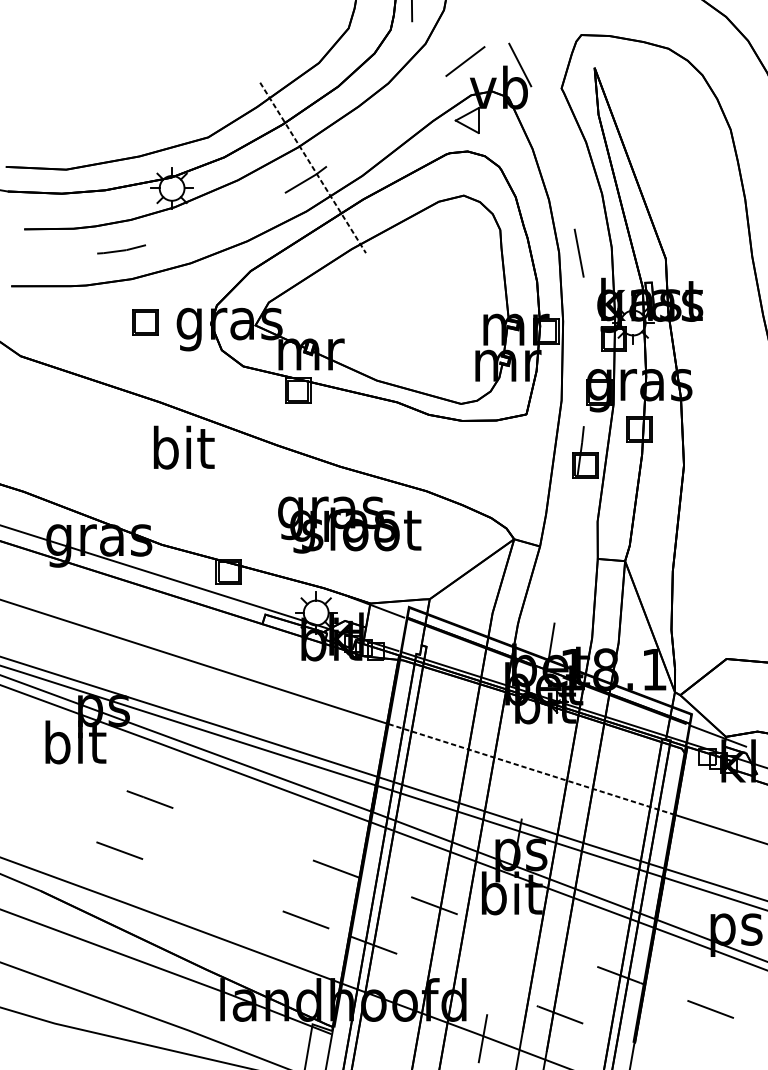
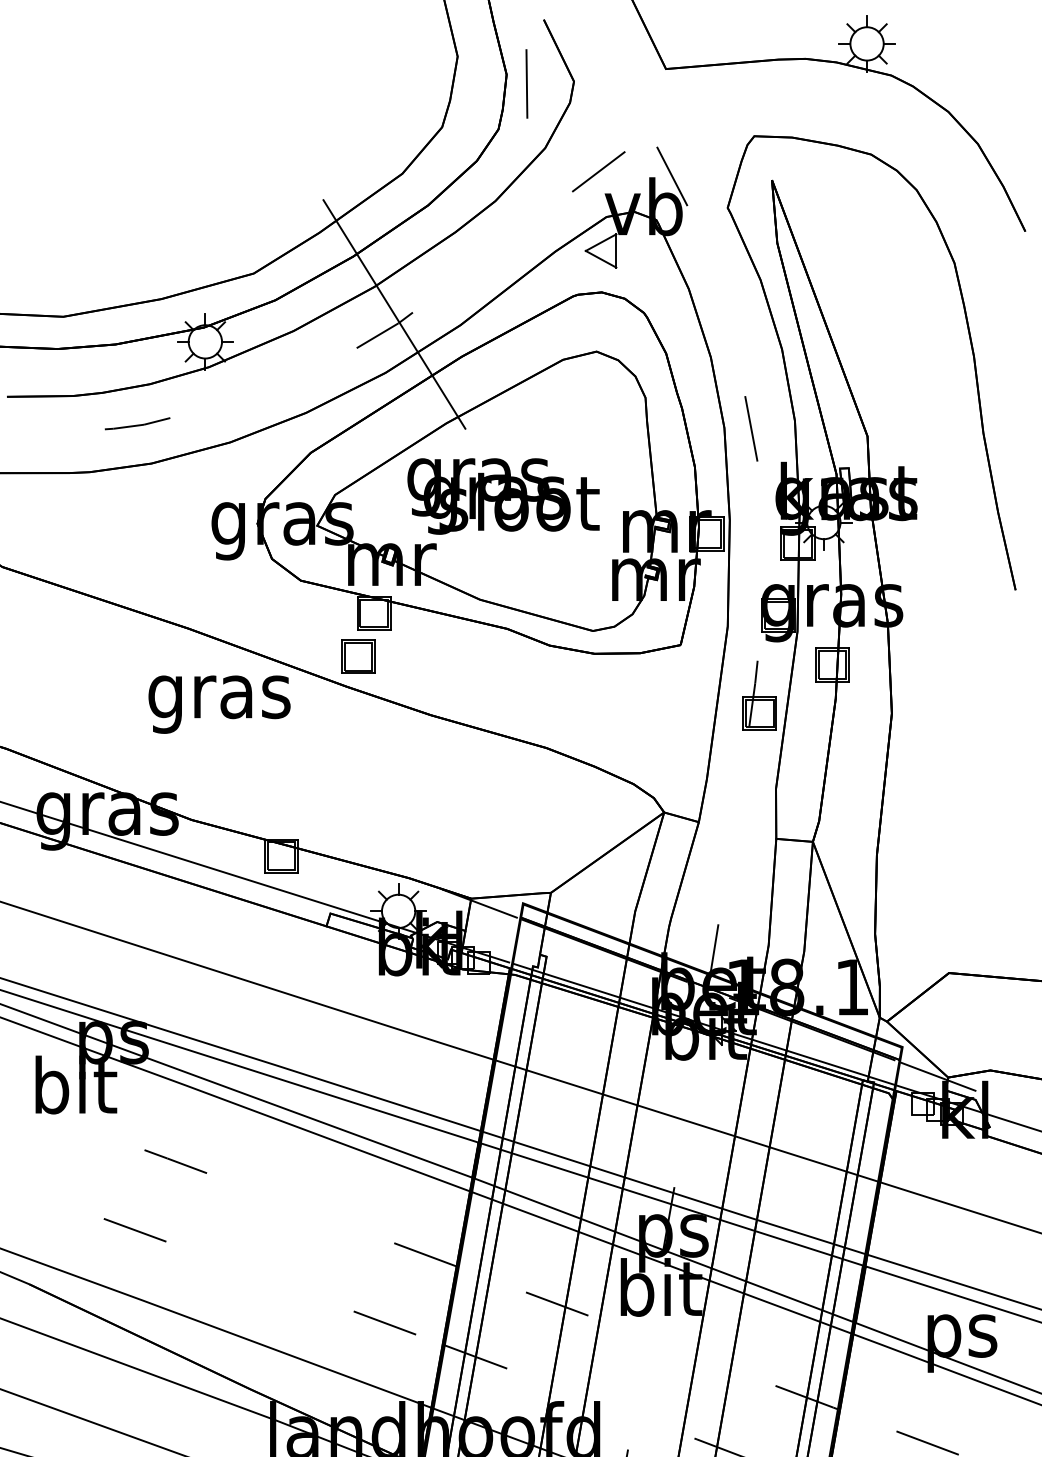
line: (313, 167) -> (394, 314), dashed -> solid
part: (145, 322) -> (358, 656), moved
text: (182, 452) -> (219, 696), bit -> gras
text: (349, 525) -> (503, 496), moved
line: (530, 769) -> (686, 1121), dashed -> solid

